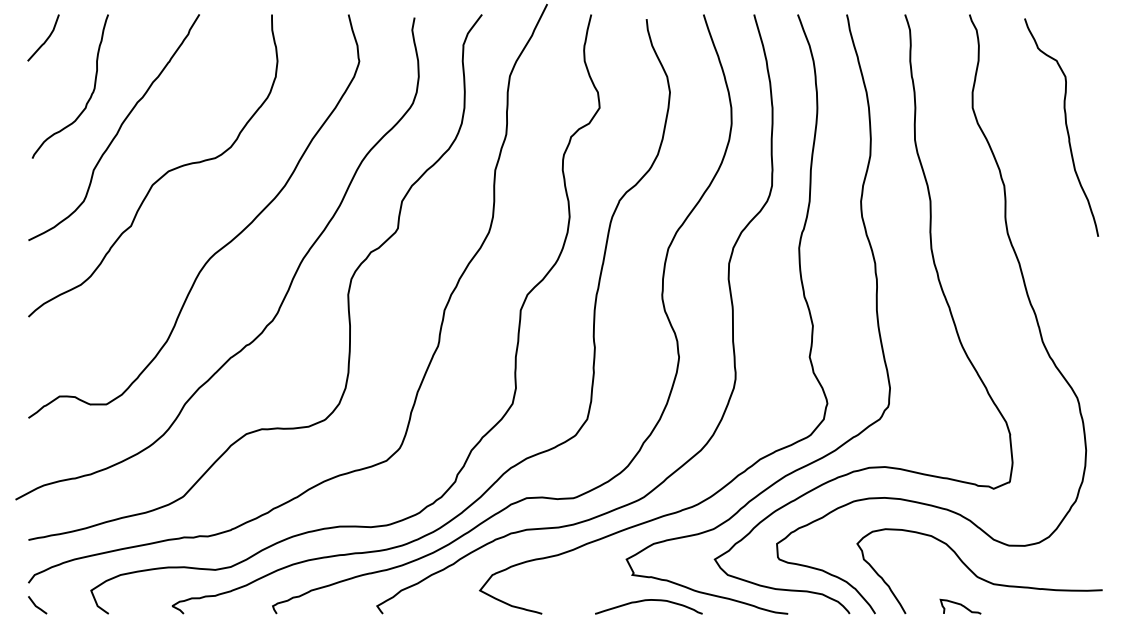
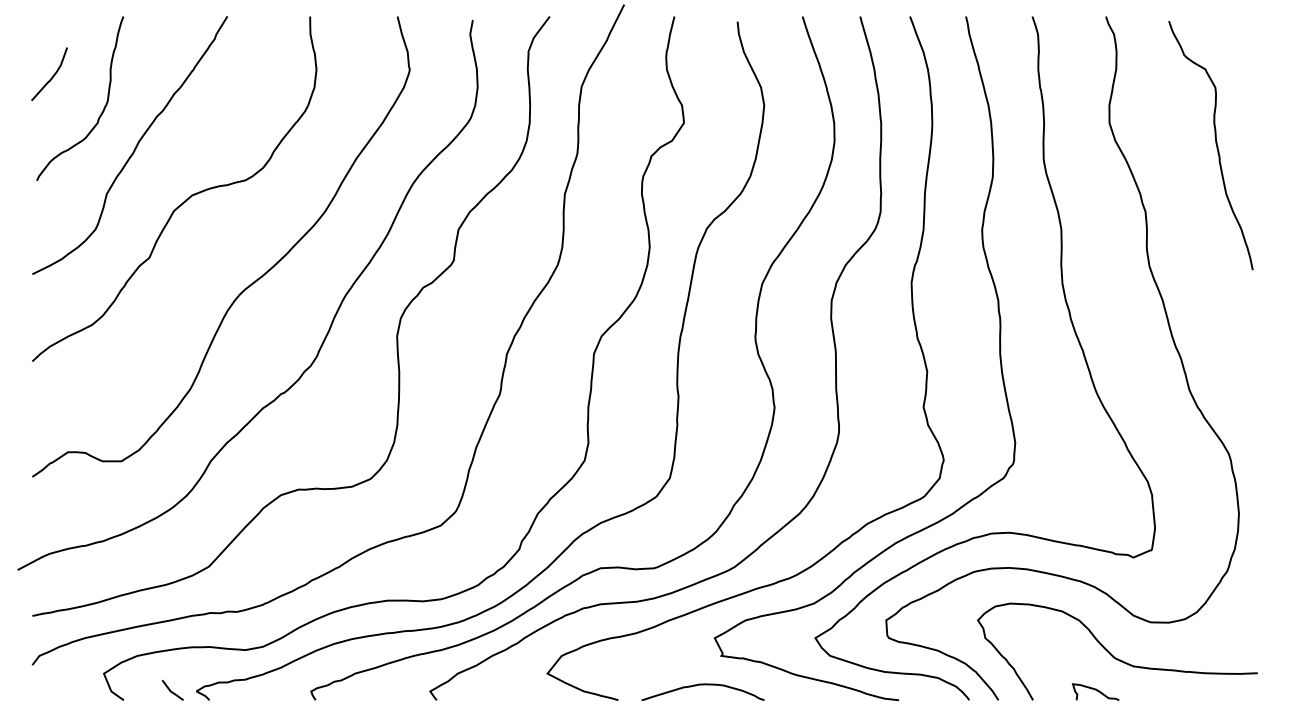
curve: (46, 39) -> (52, 75), moved
curve: (648, 600) -> (702, 685), moved
line: (36, 605) -> (171, 690), moved

